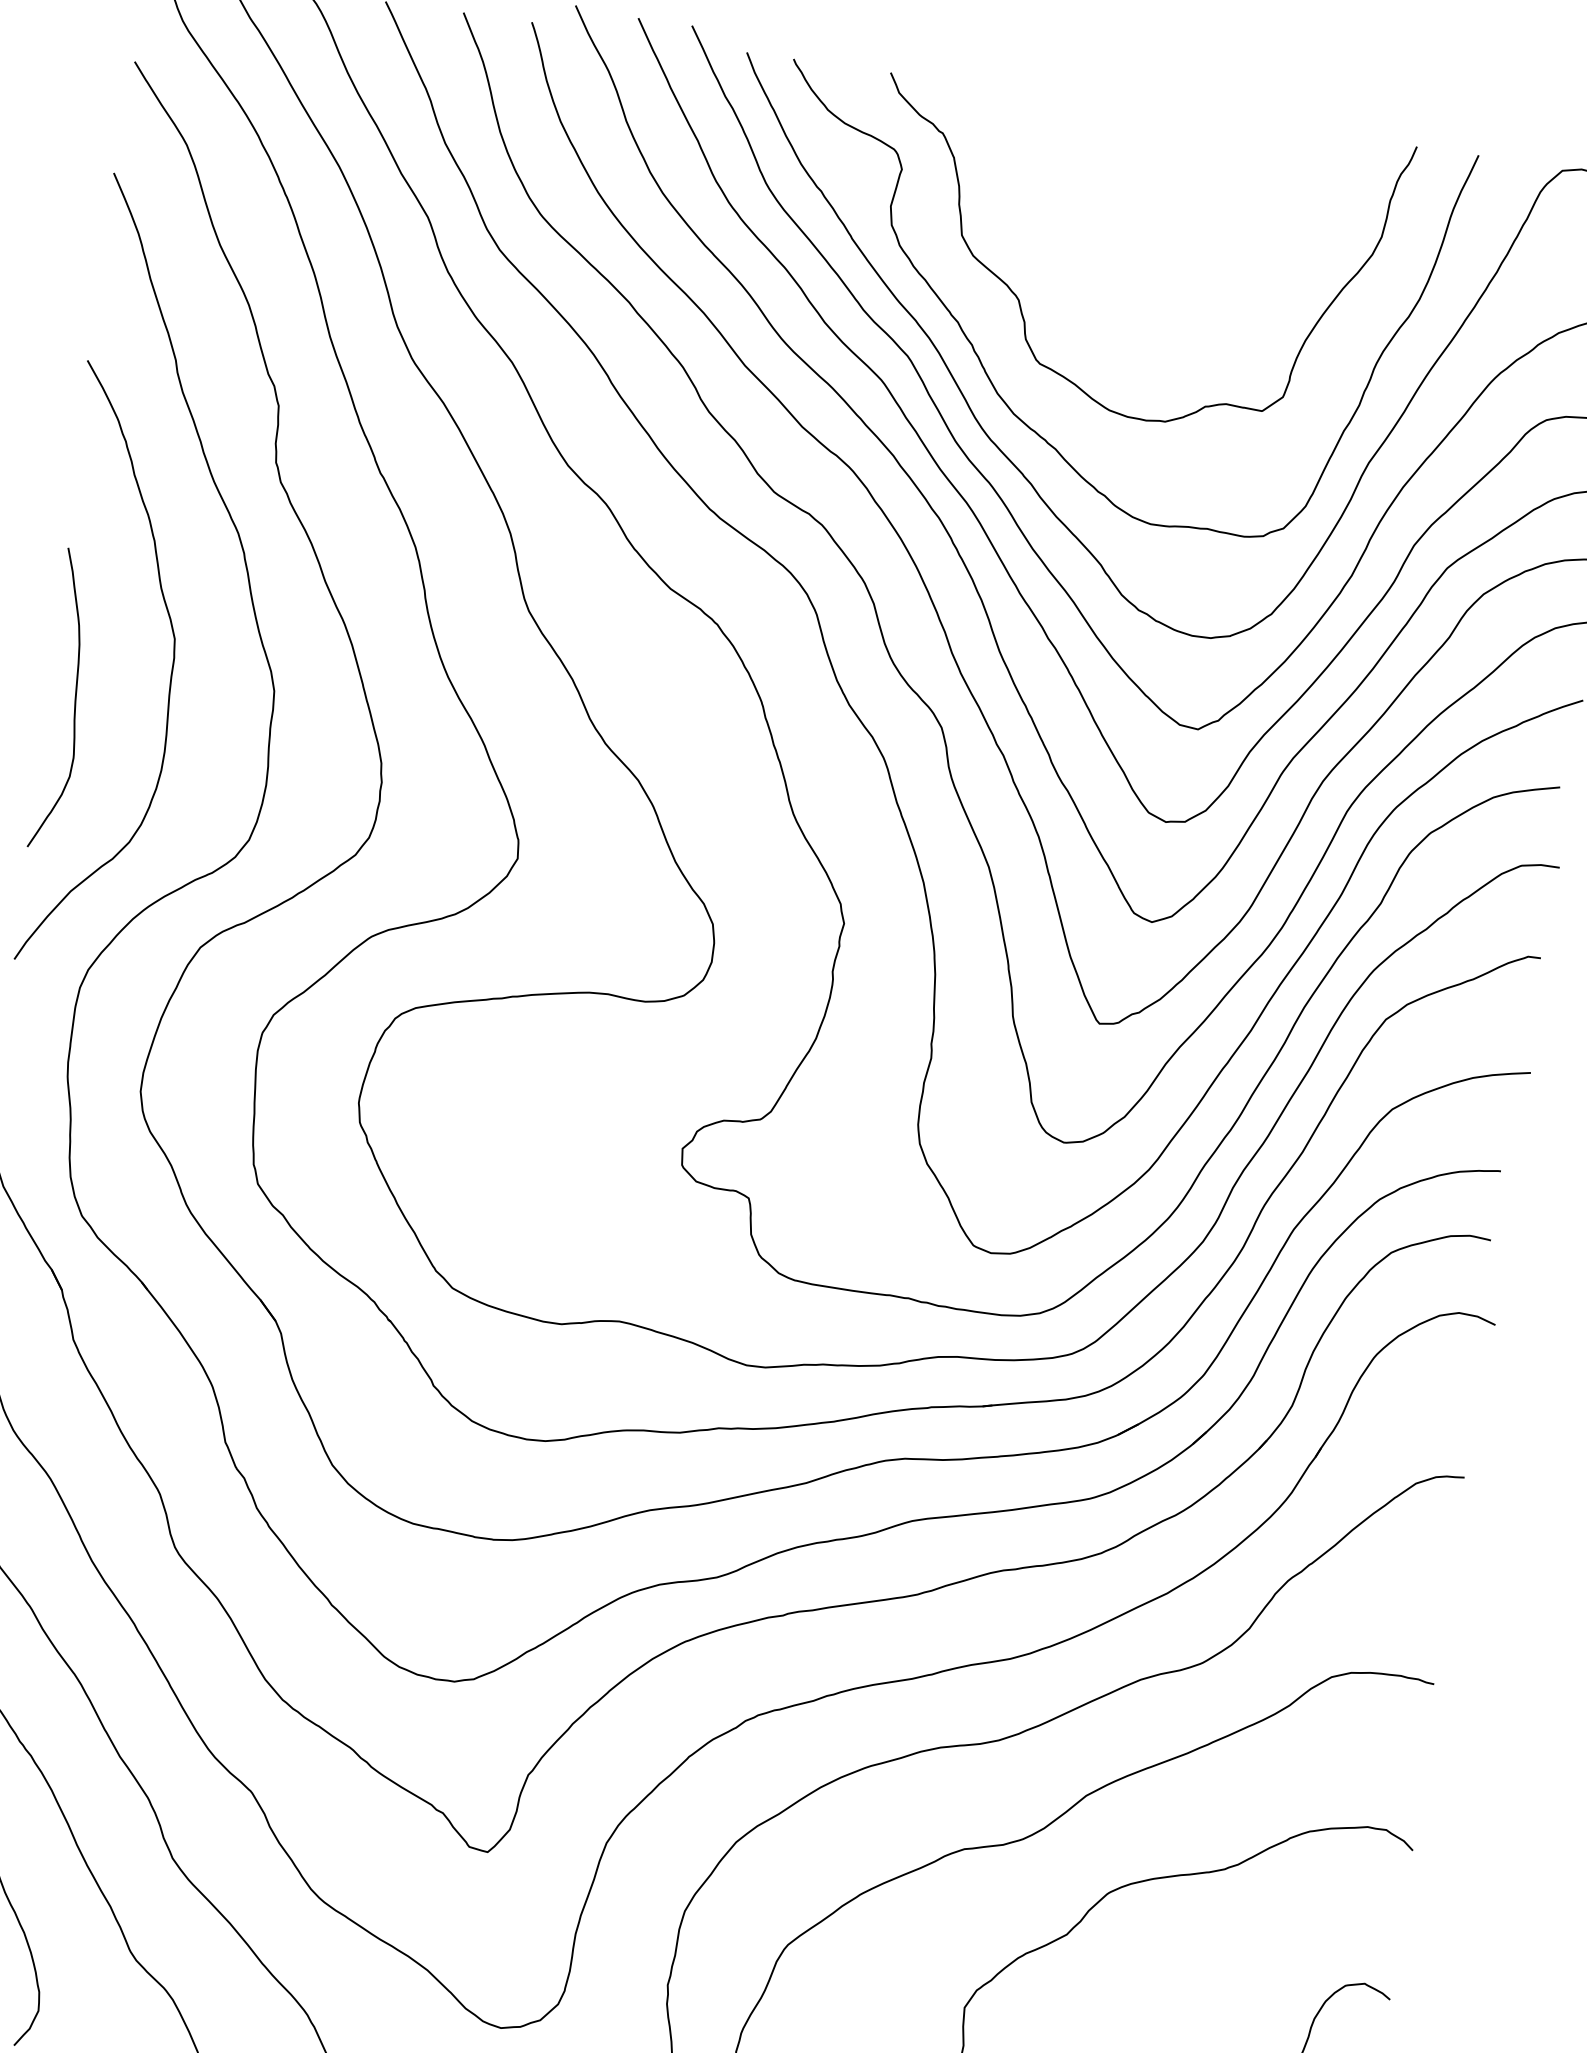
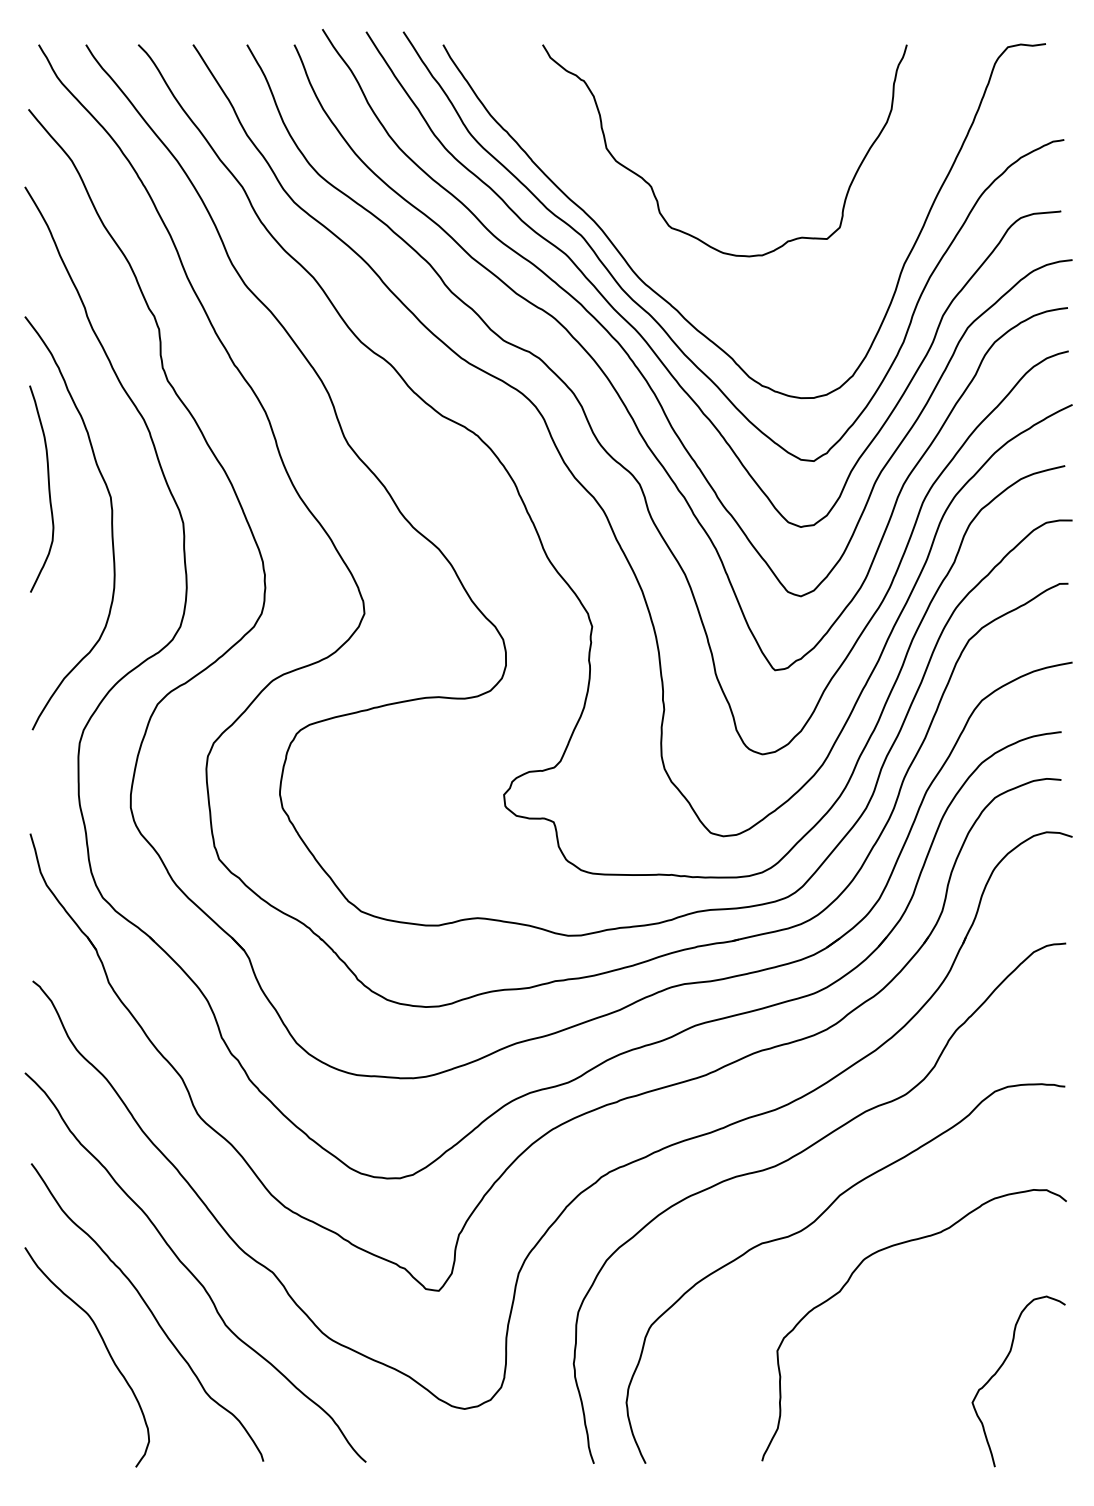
curve: (985, 368) -> (635, 236), removed
curve: (74, 700) -> (48, 488), moved

